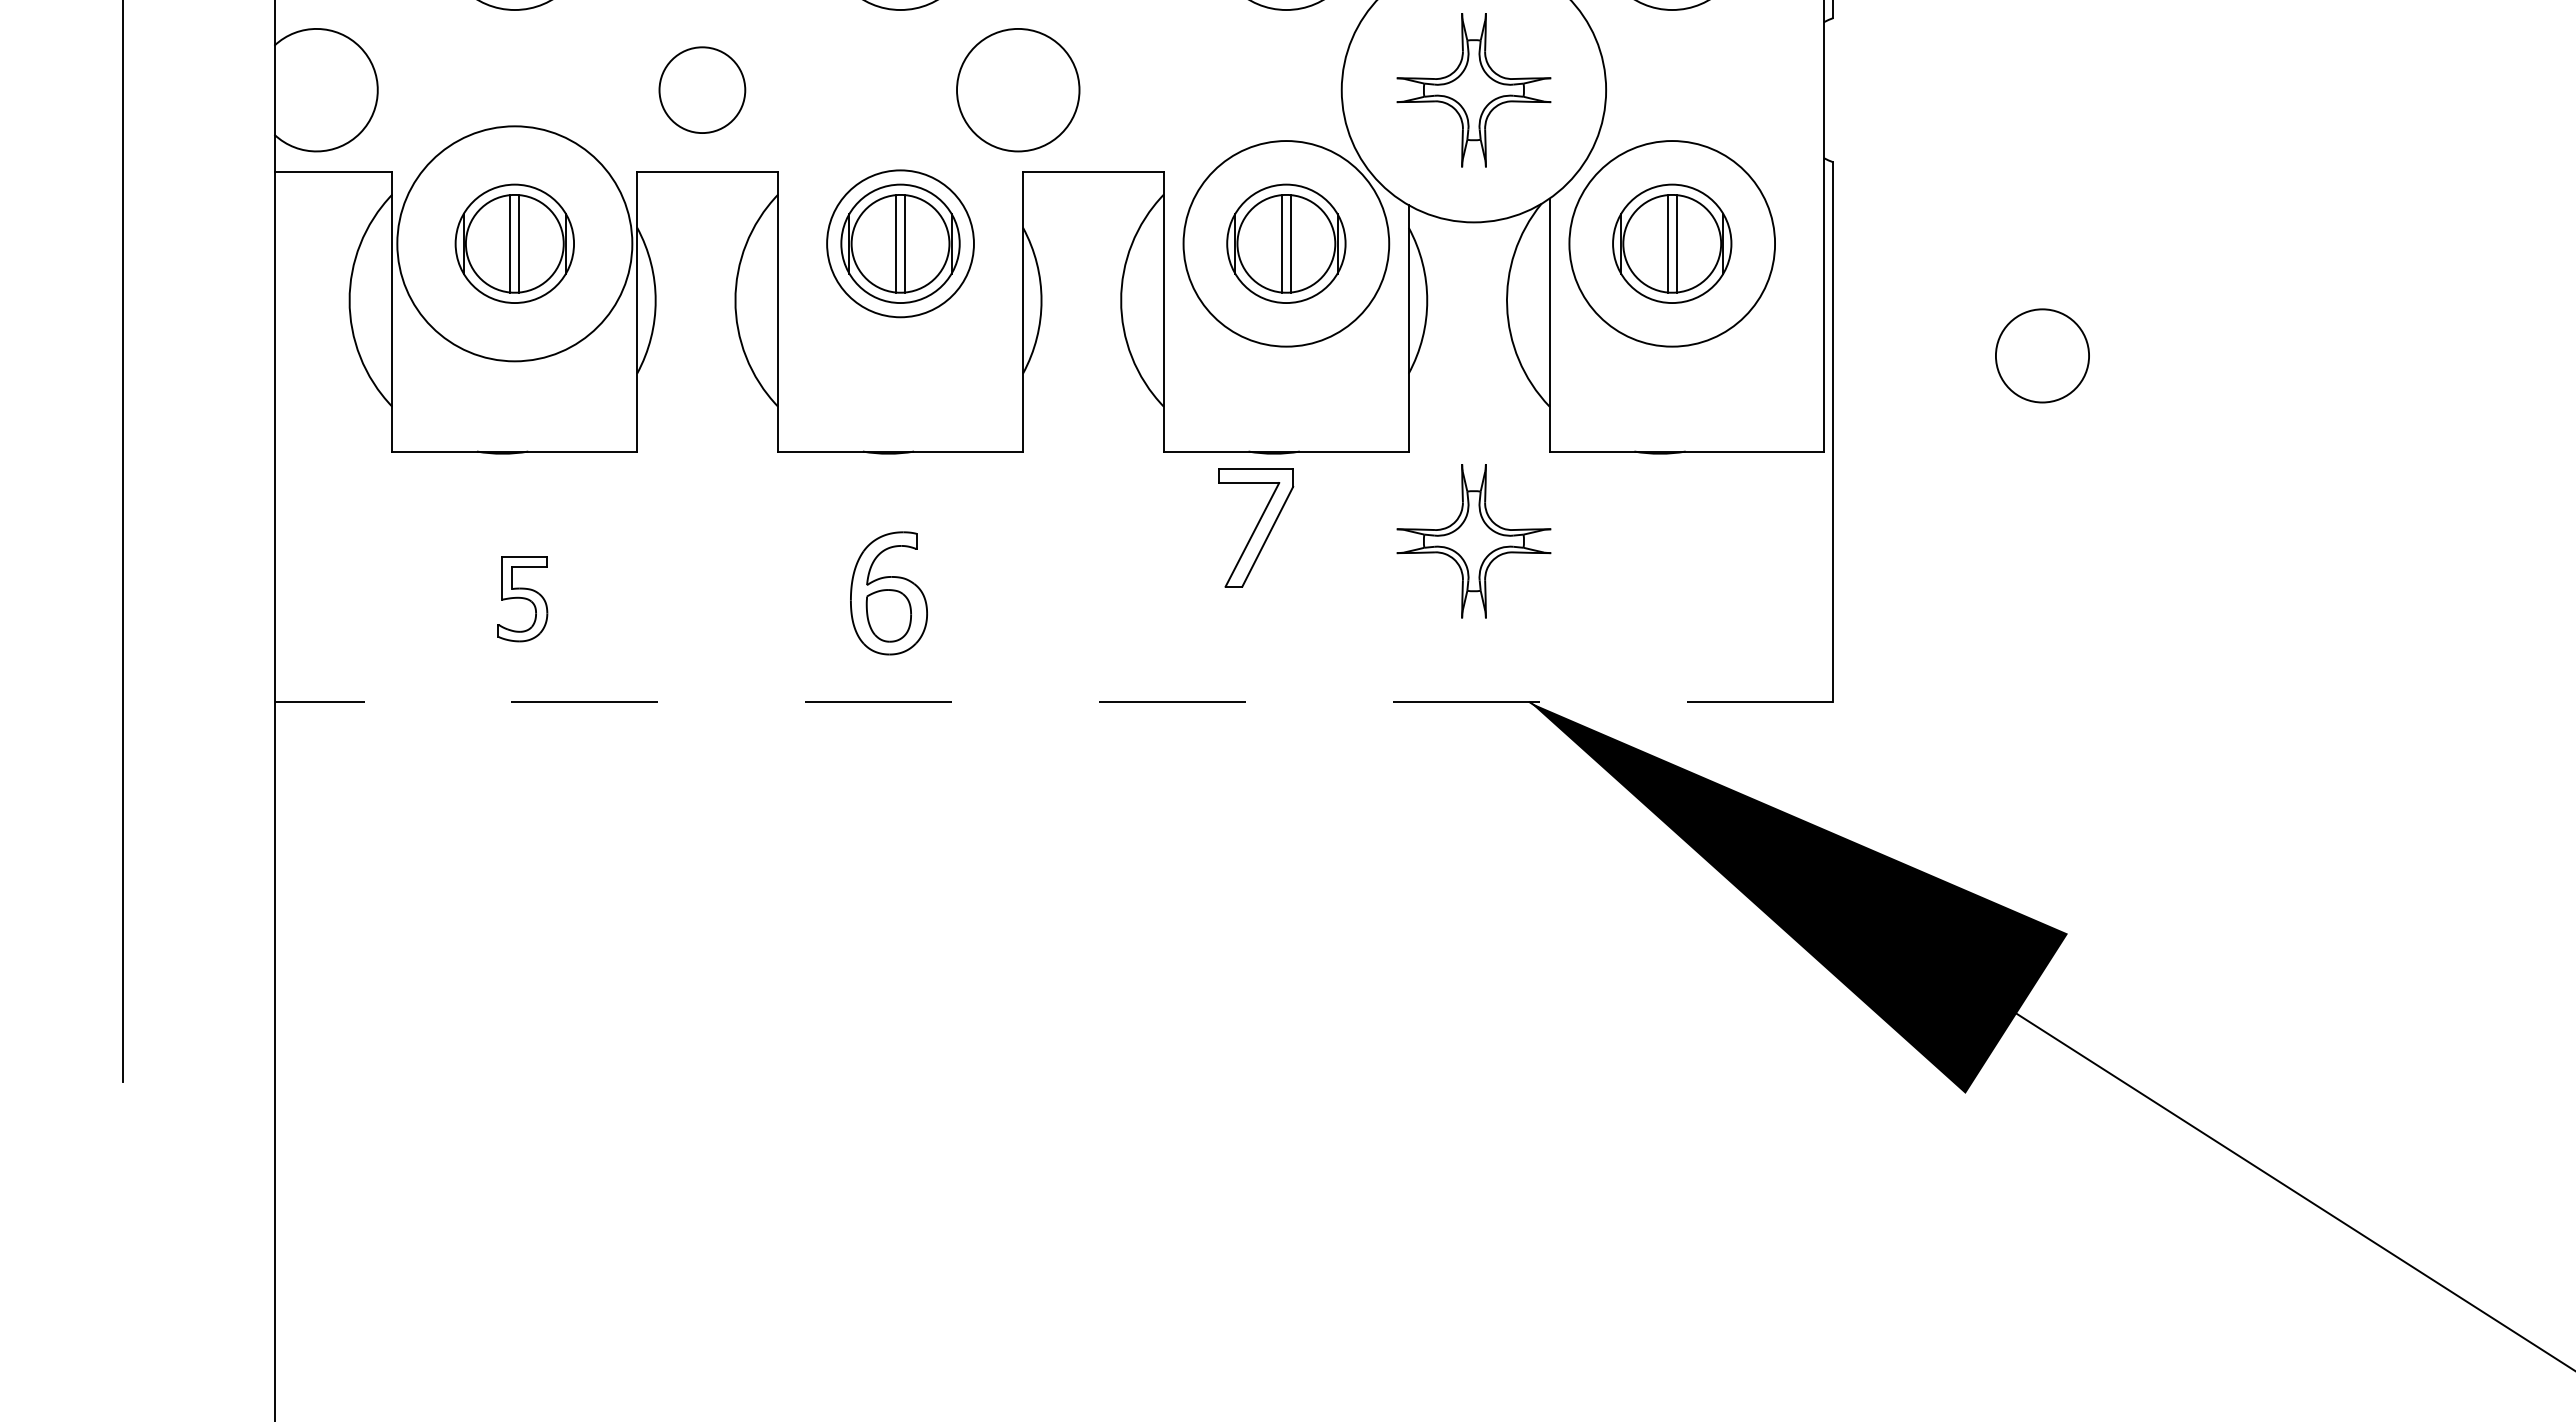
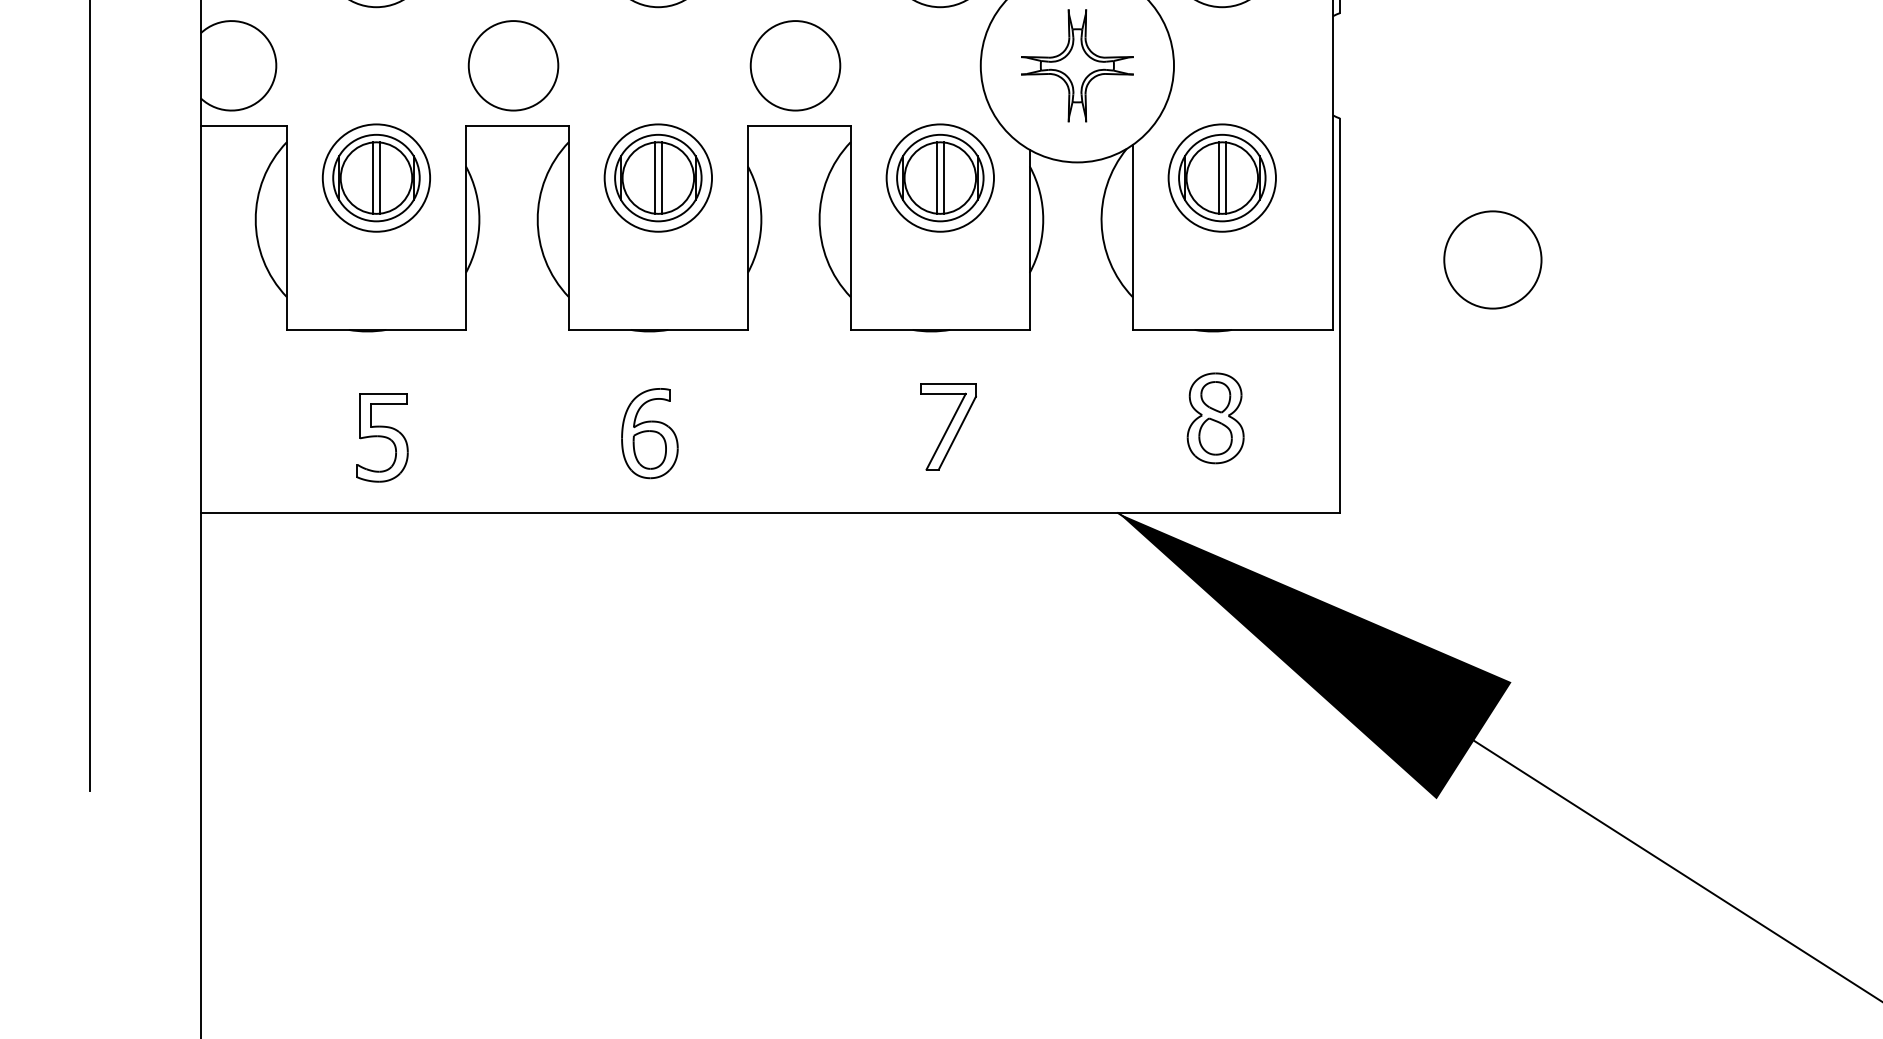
circle: (702, 89) -> (513, 65), size x1.43
circle: (1018, 90) -> (795, 66), moved
circle: (514, 243) -> (376, 177), size x0.62
circle: (1285, 243) -> (939, 177), size x0.71
circle: (1671, 243) -> (1221, 177), size x0.71
circle: (2042, 355) -> (1492, 259), size x1.43
part: (1256, 527) -> (949, 426), moved
part: (1473, 541) -> (1077, 395), removed
part: (1663, 572) -> (1215, 418), added
part: (522, 599) -> (382, 438), size x1.43
line: (1053, 702) -> (770, 513), dashed -> solid

